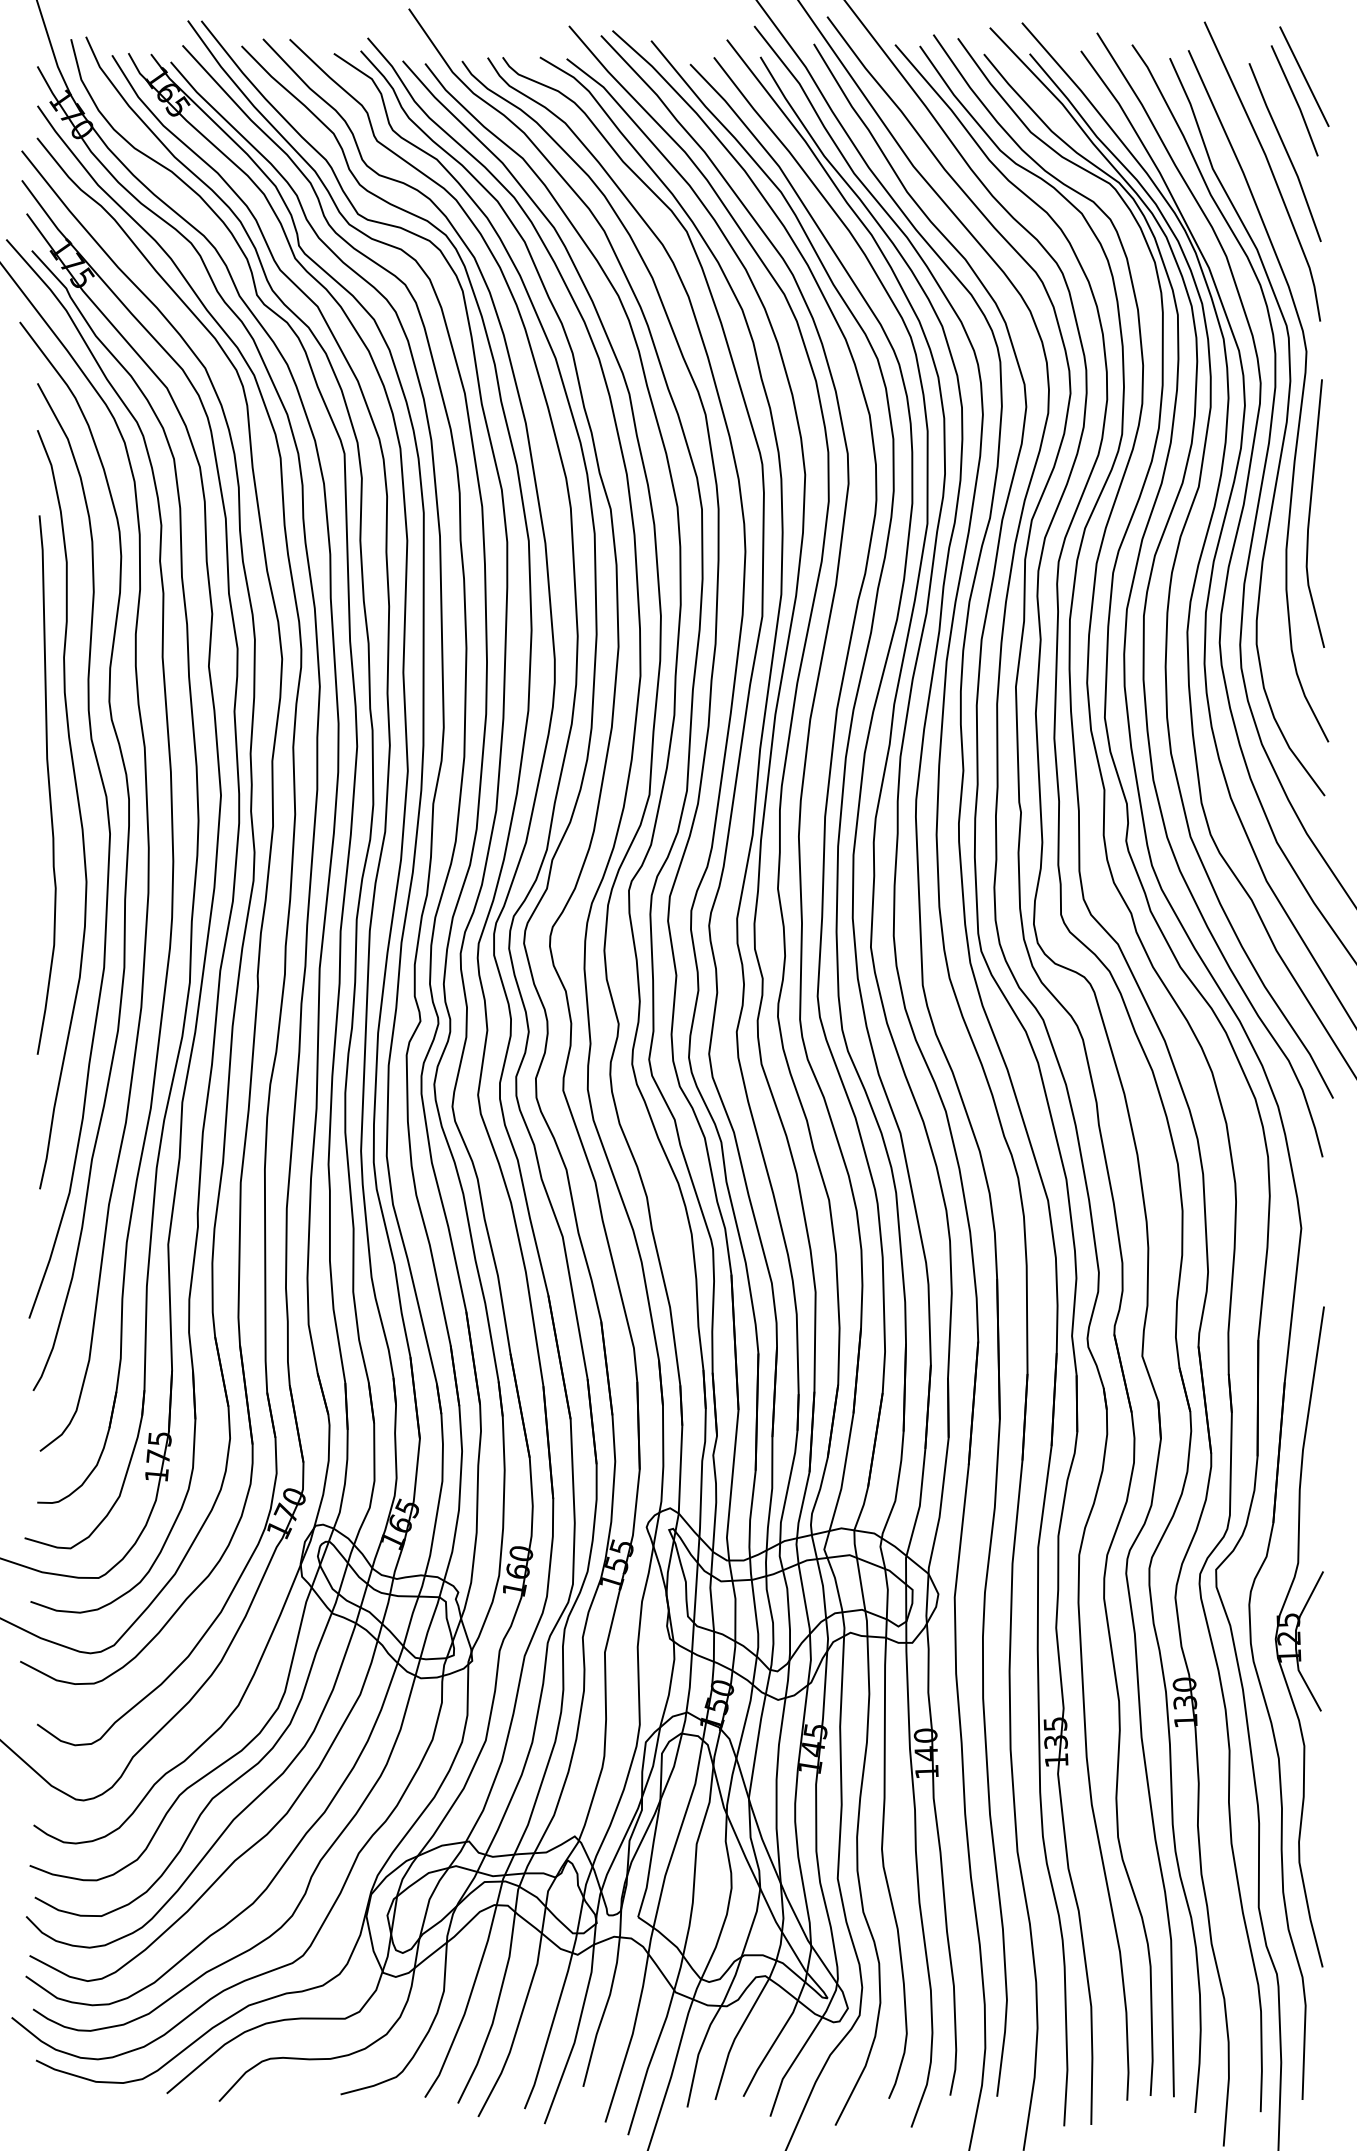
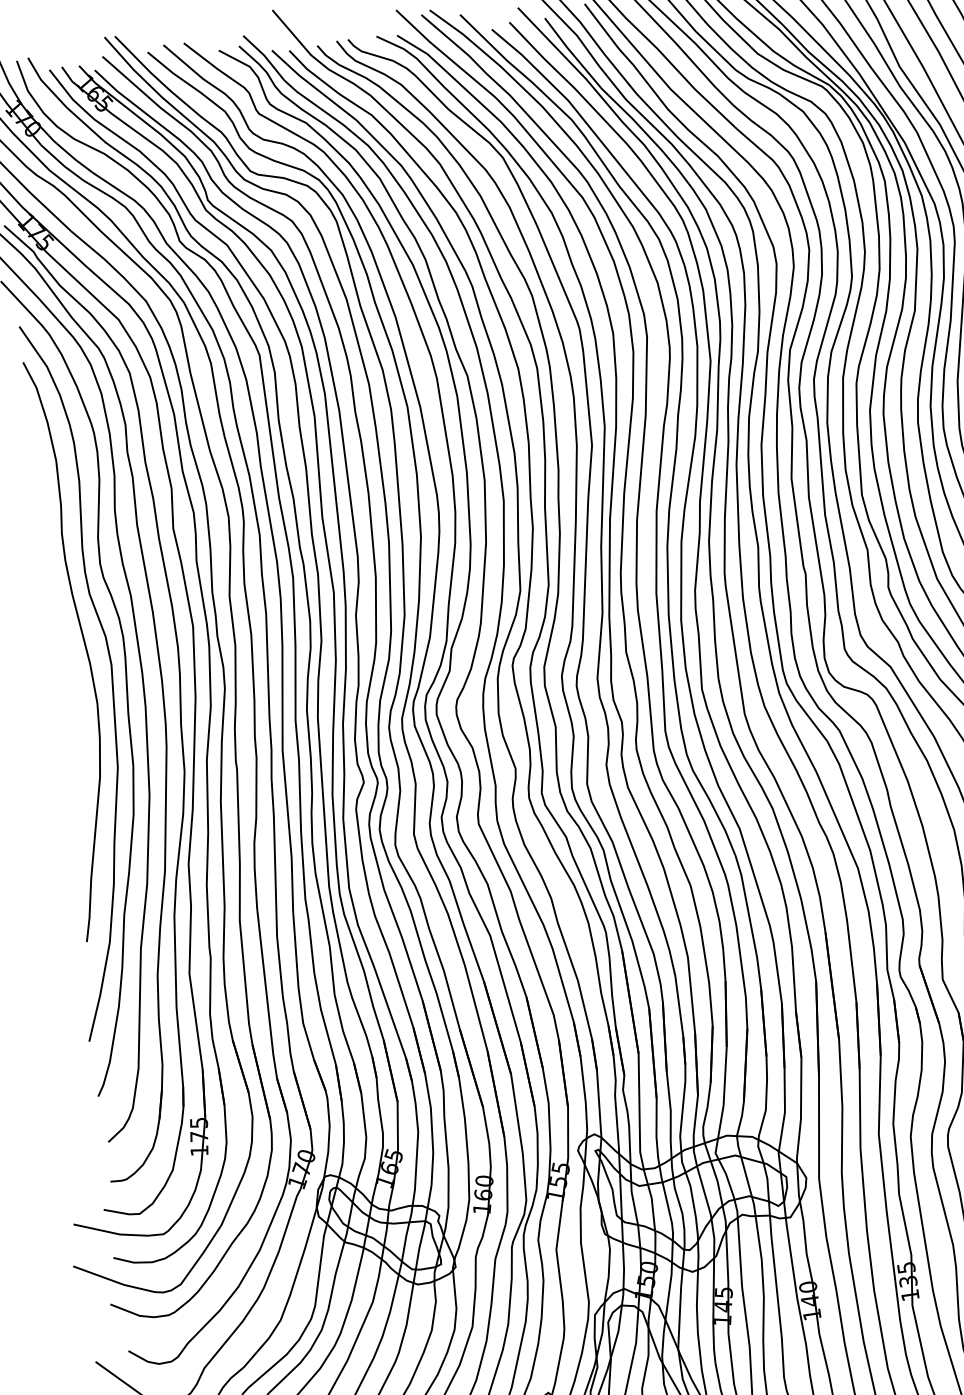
curve: (48, 784) -> (60, 632), removed

